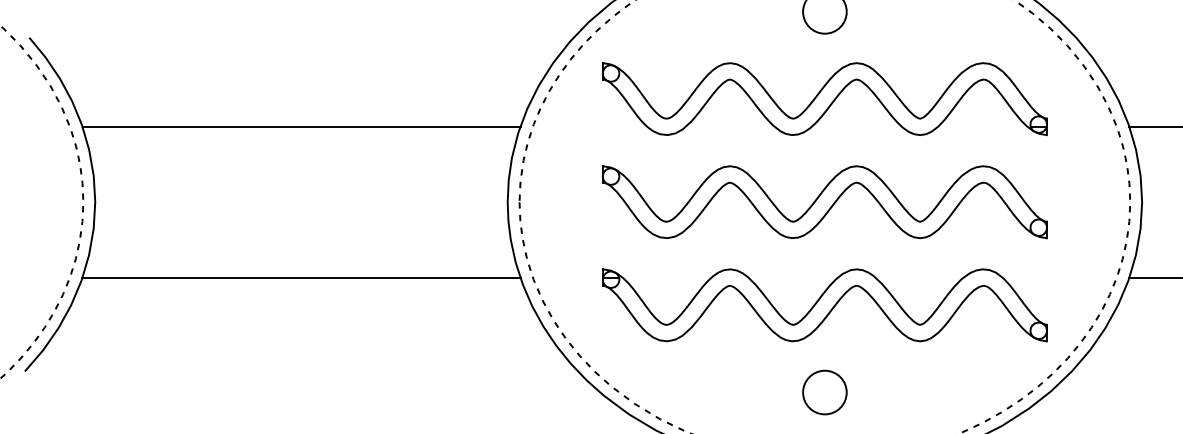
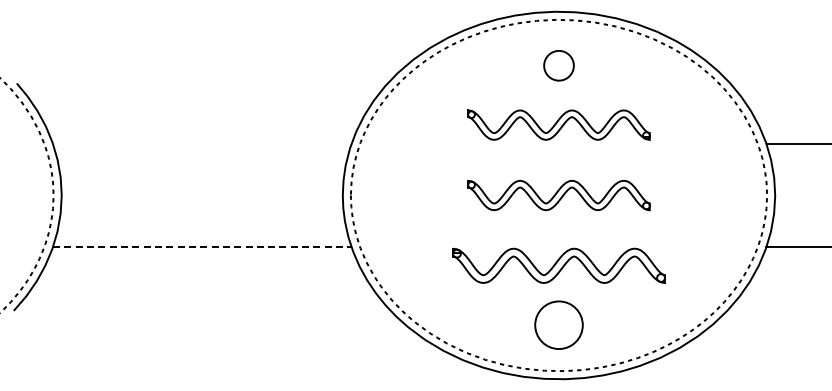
part: (824, 98) -> (558, 124), size x0.6
line: (301, 127) -> (202, 144), removed
part: (824, 202) -> (558, 195), size x0.6
line: (301, 277) -> (202, 246), solid -> dashed
part: (824, 304) -> (558, 265), size x0.7
circle: (824, 392) -> (558, 325), size x1.6

